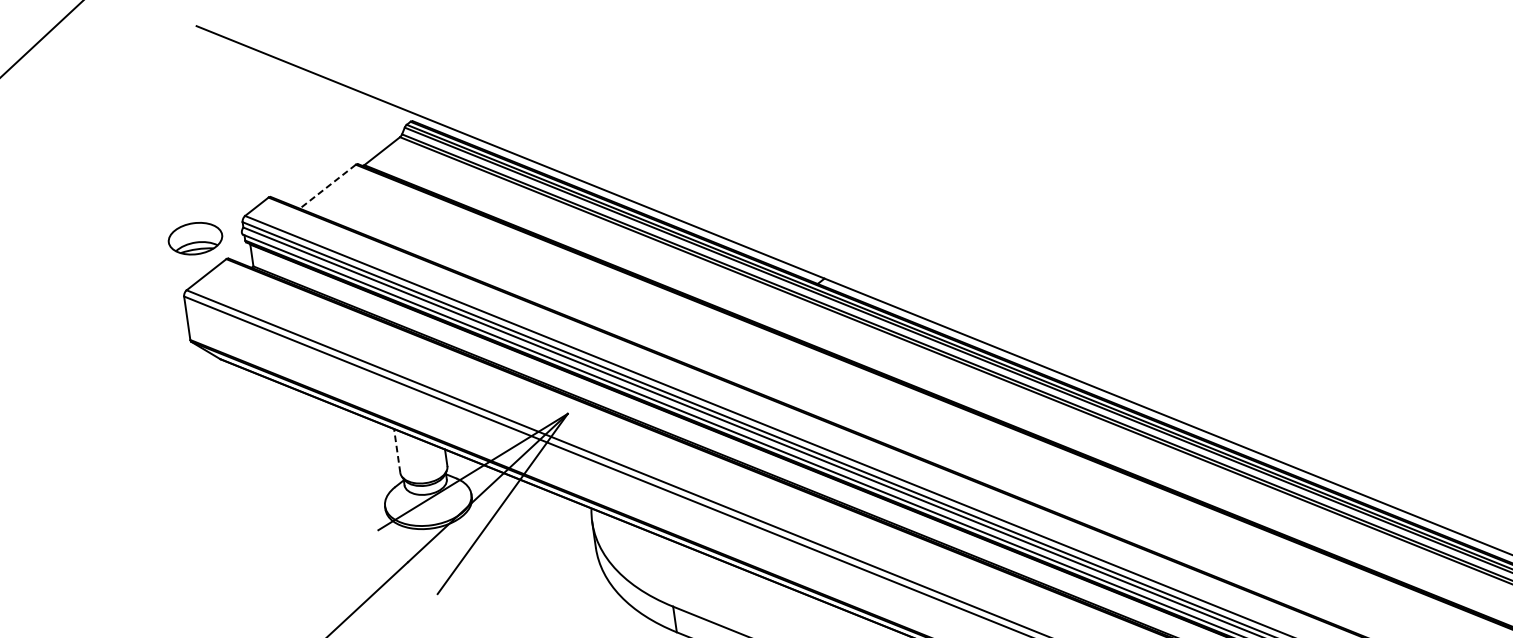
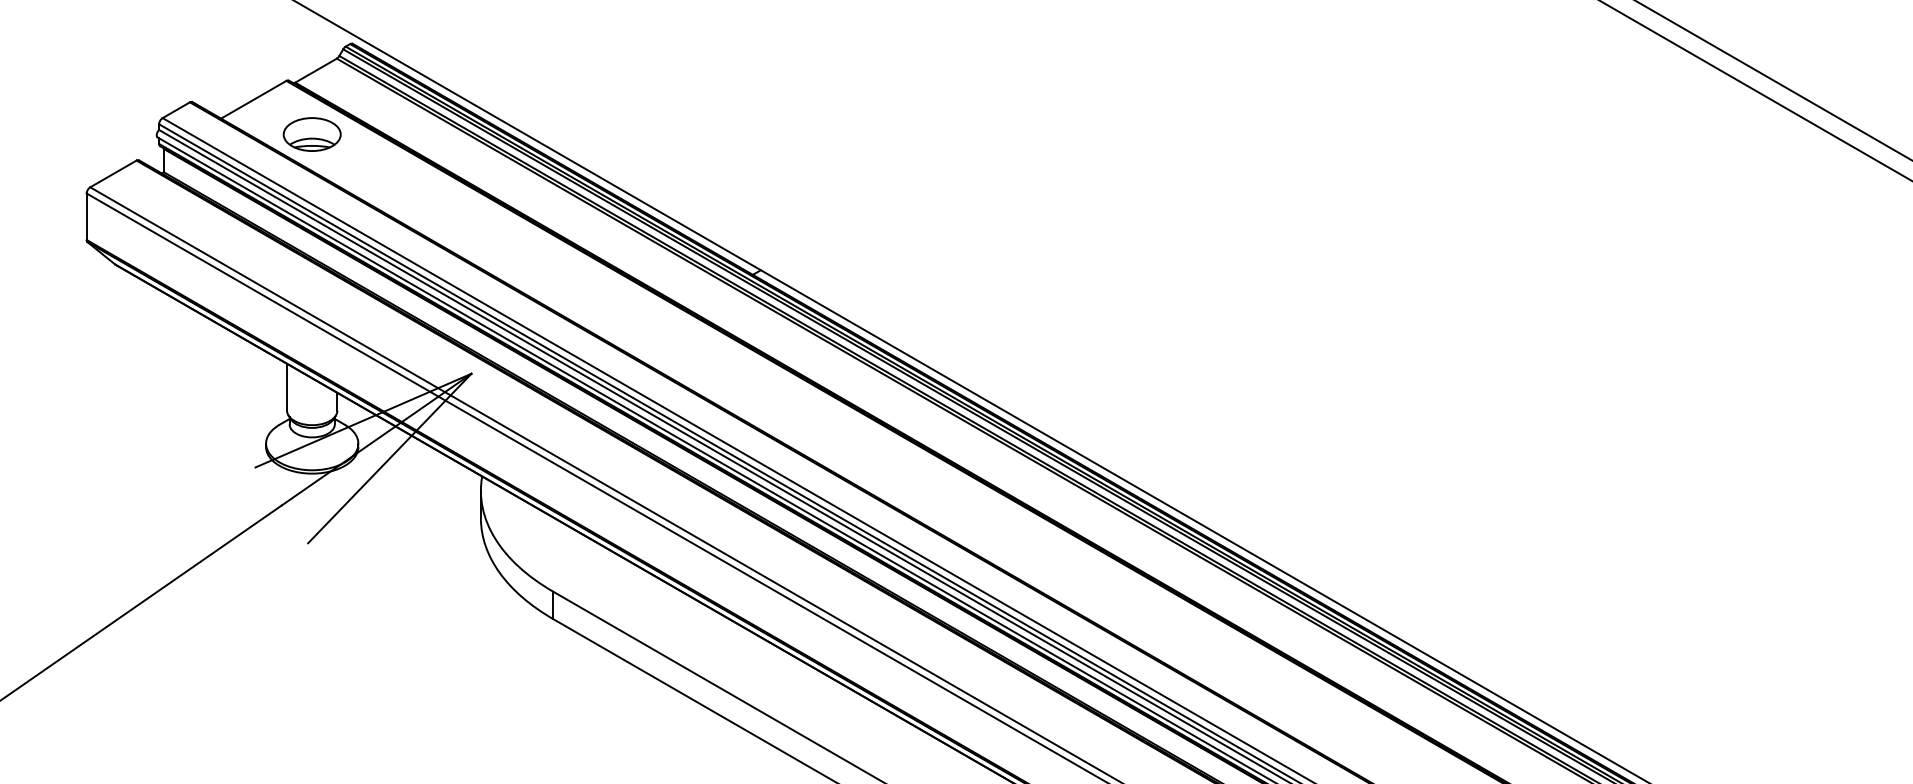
line: (327, 186) -> (253, 99), dashed -> solid
part: (194, 238) -> (311, 134), moved
line: (397, 450) -> (287, 386), dashed -> solid

